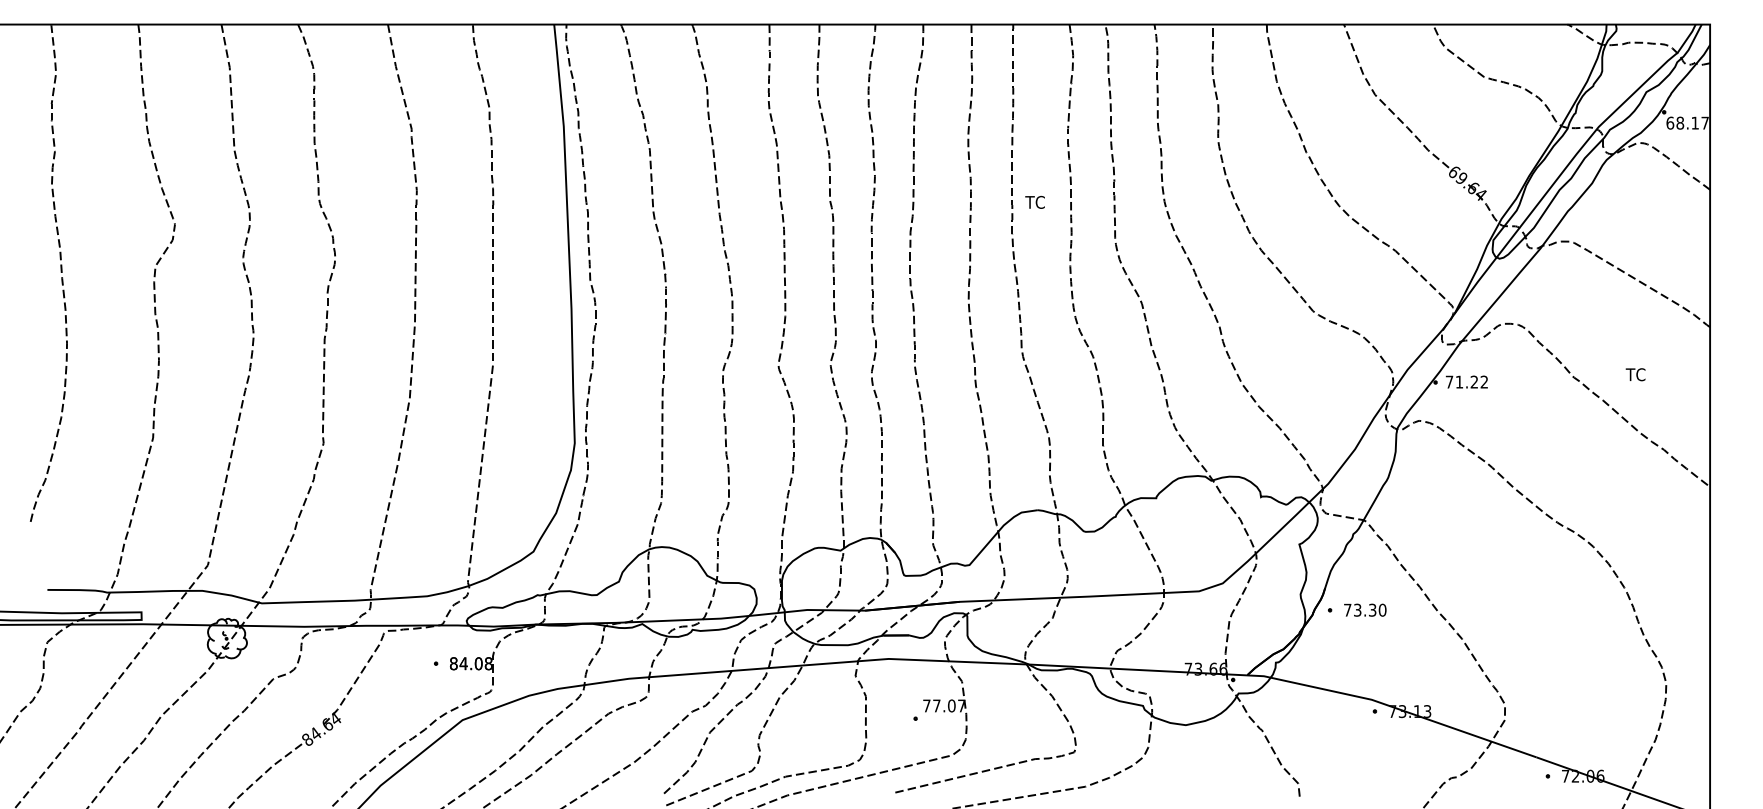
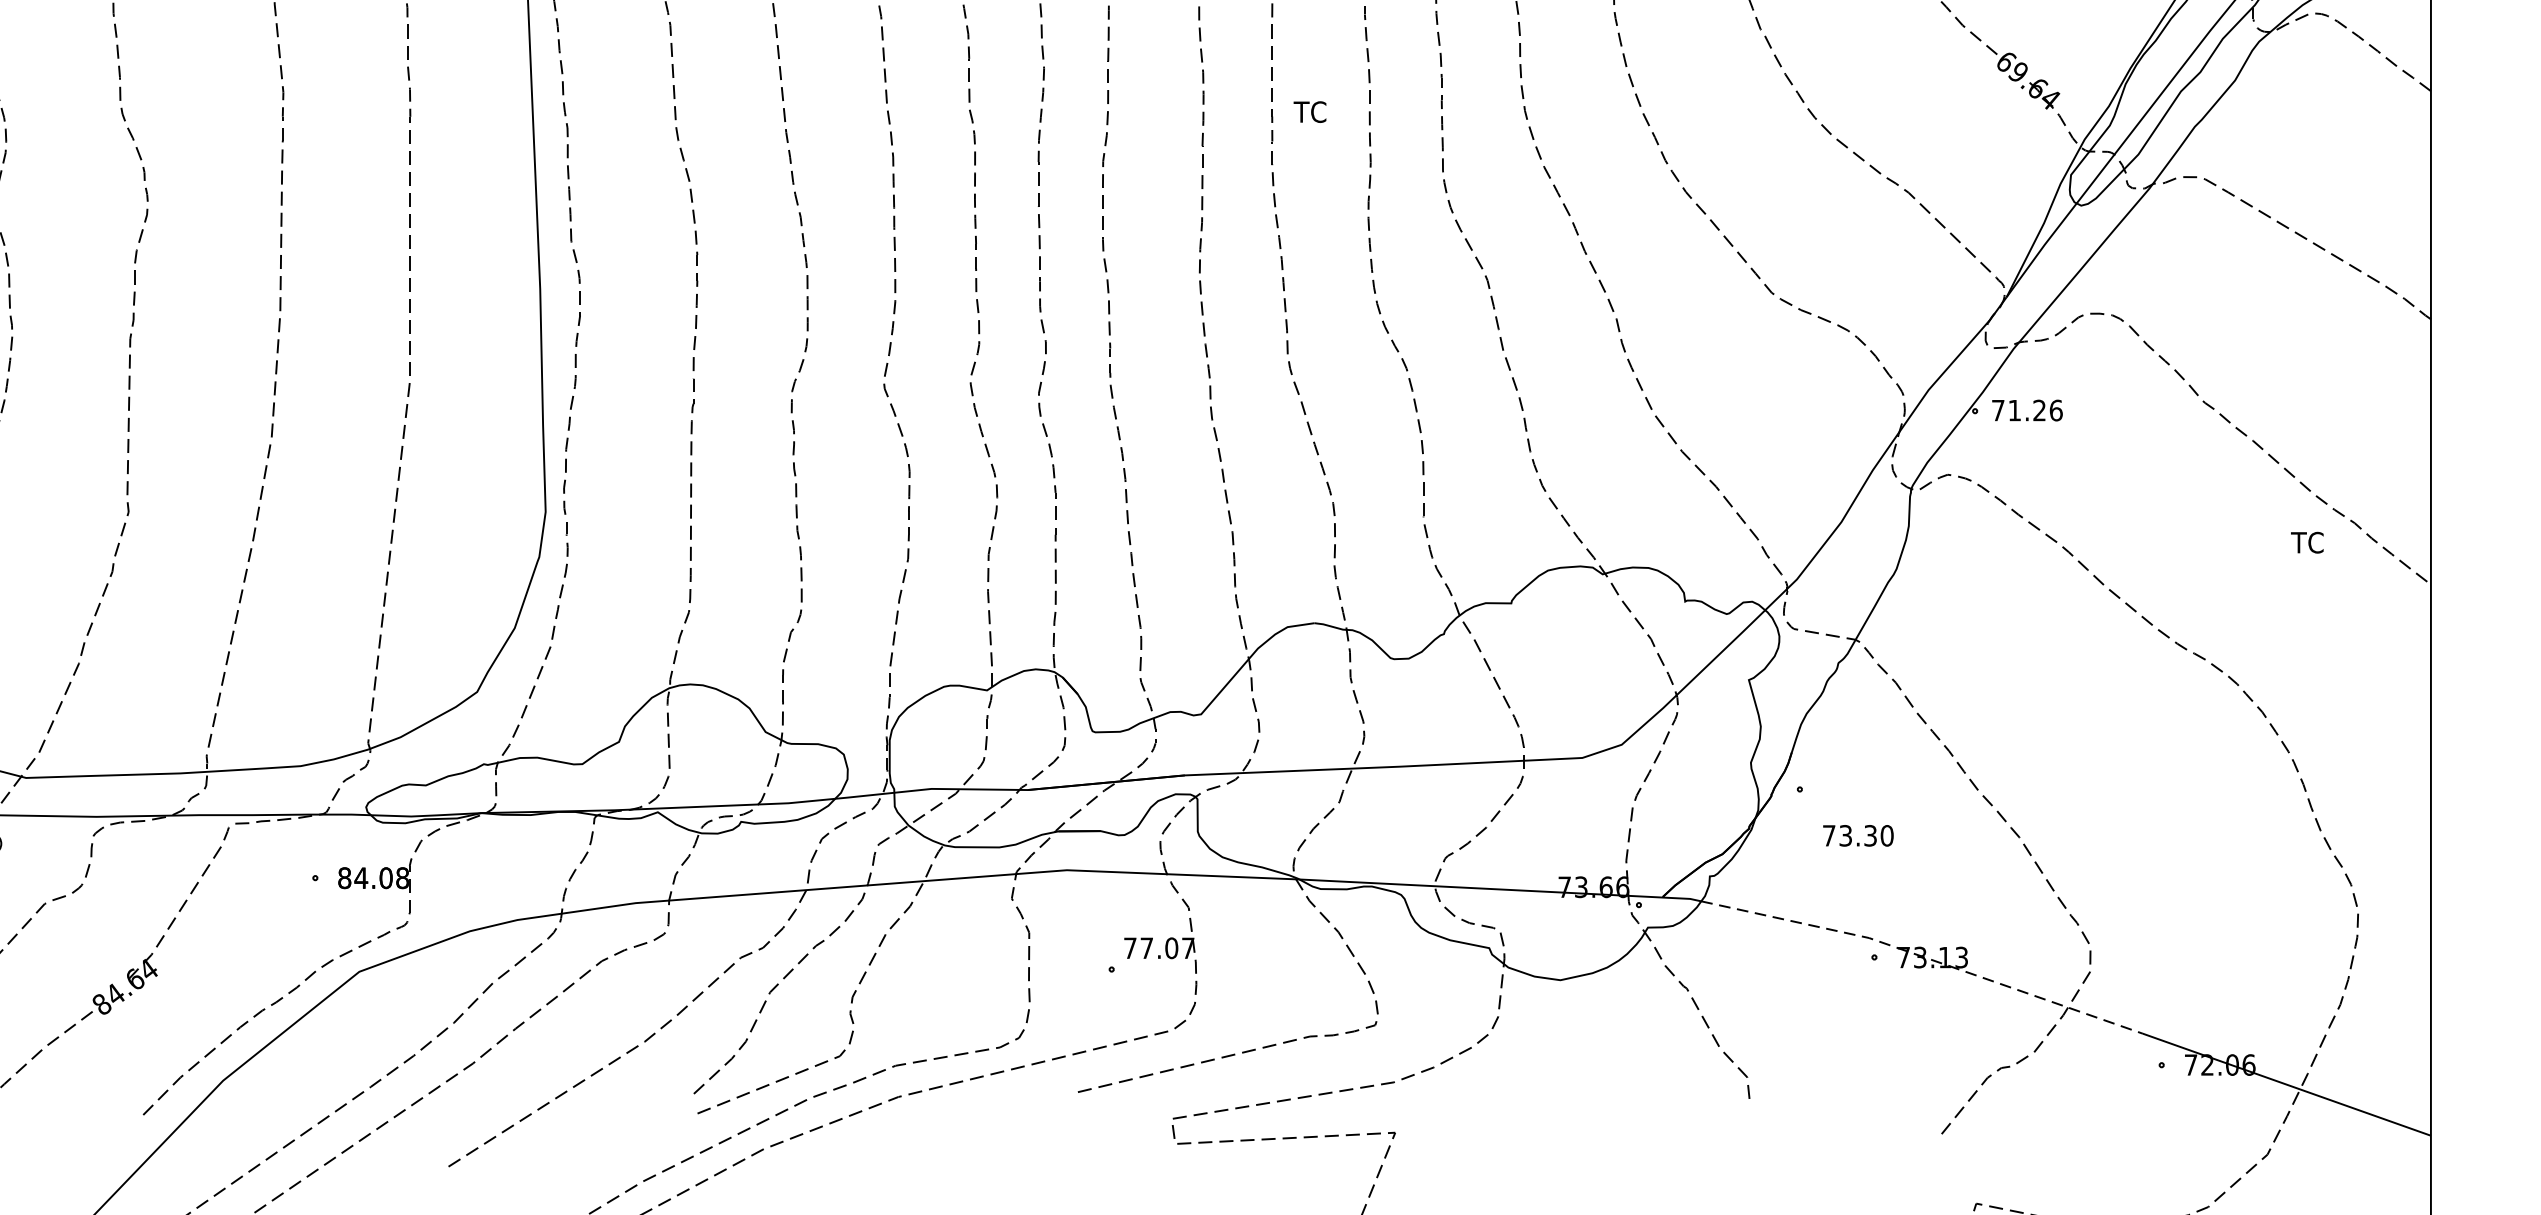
text: (1635, 374) -> (2307, 542), moved
text: (1484, 381) -> (2056, 409), 71.22 -> 71.26
text: (1365, 609) -> (1858, 834), moved
line: (1404, 711) -> (1923, 957), solid -> dashed

